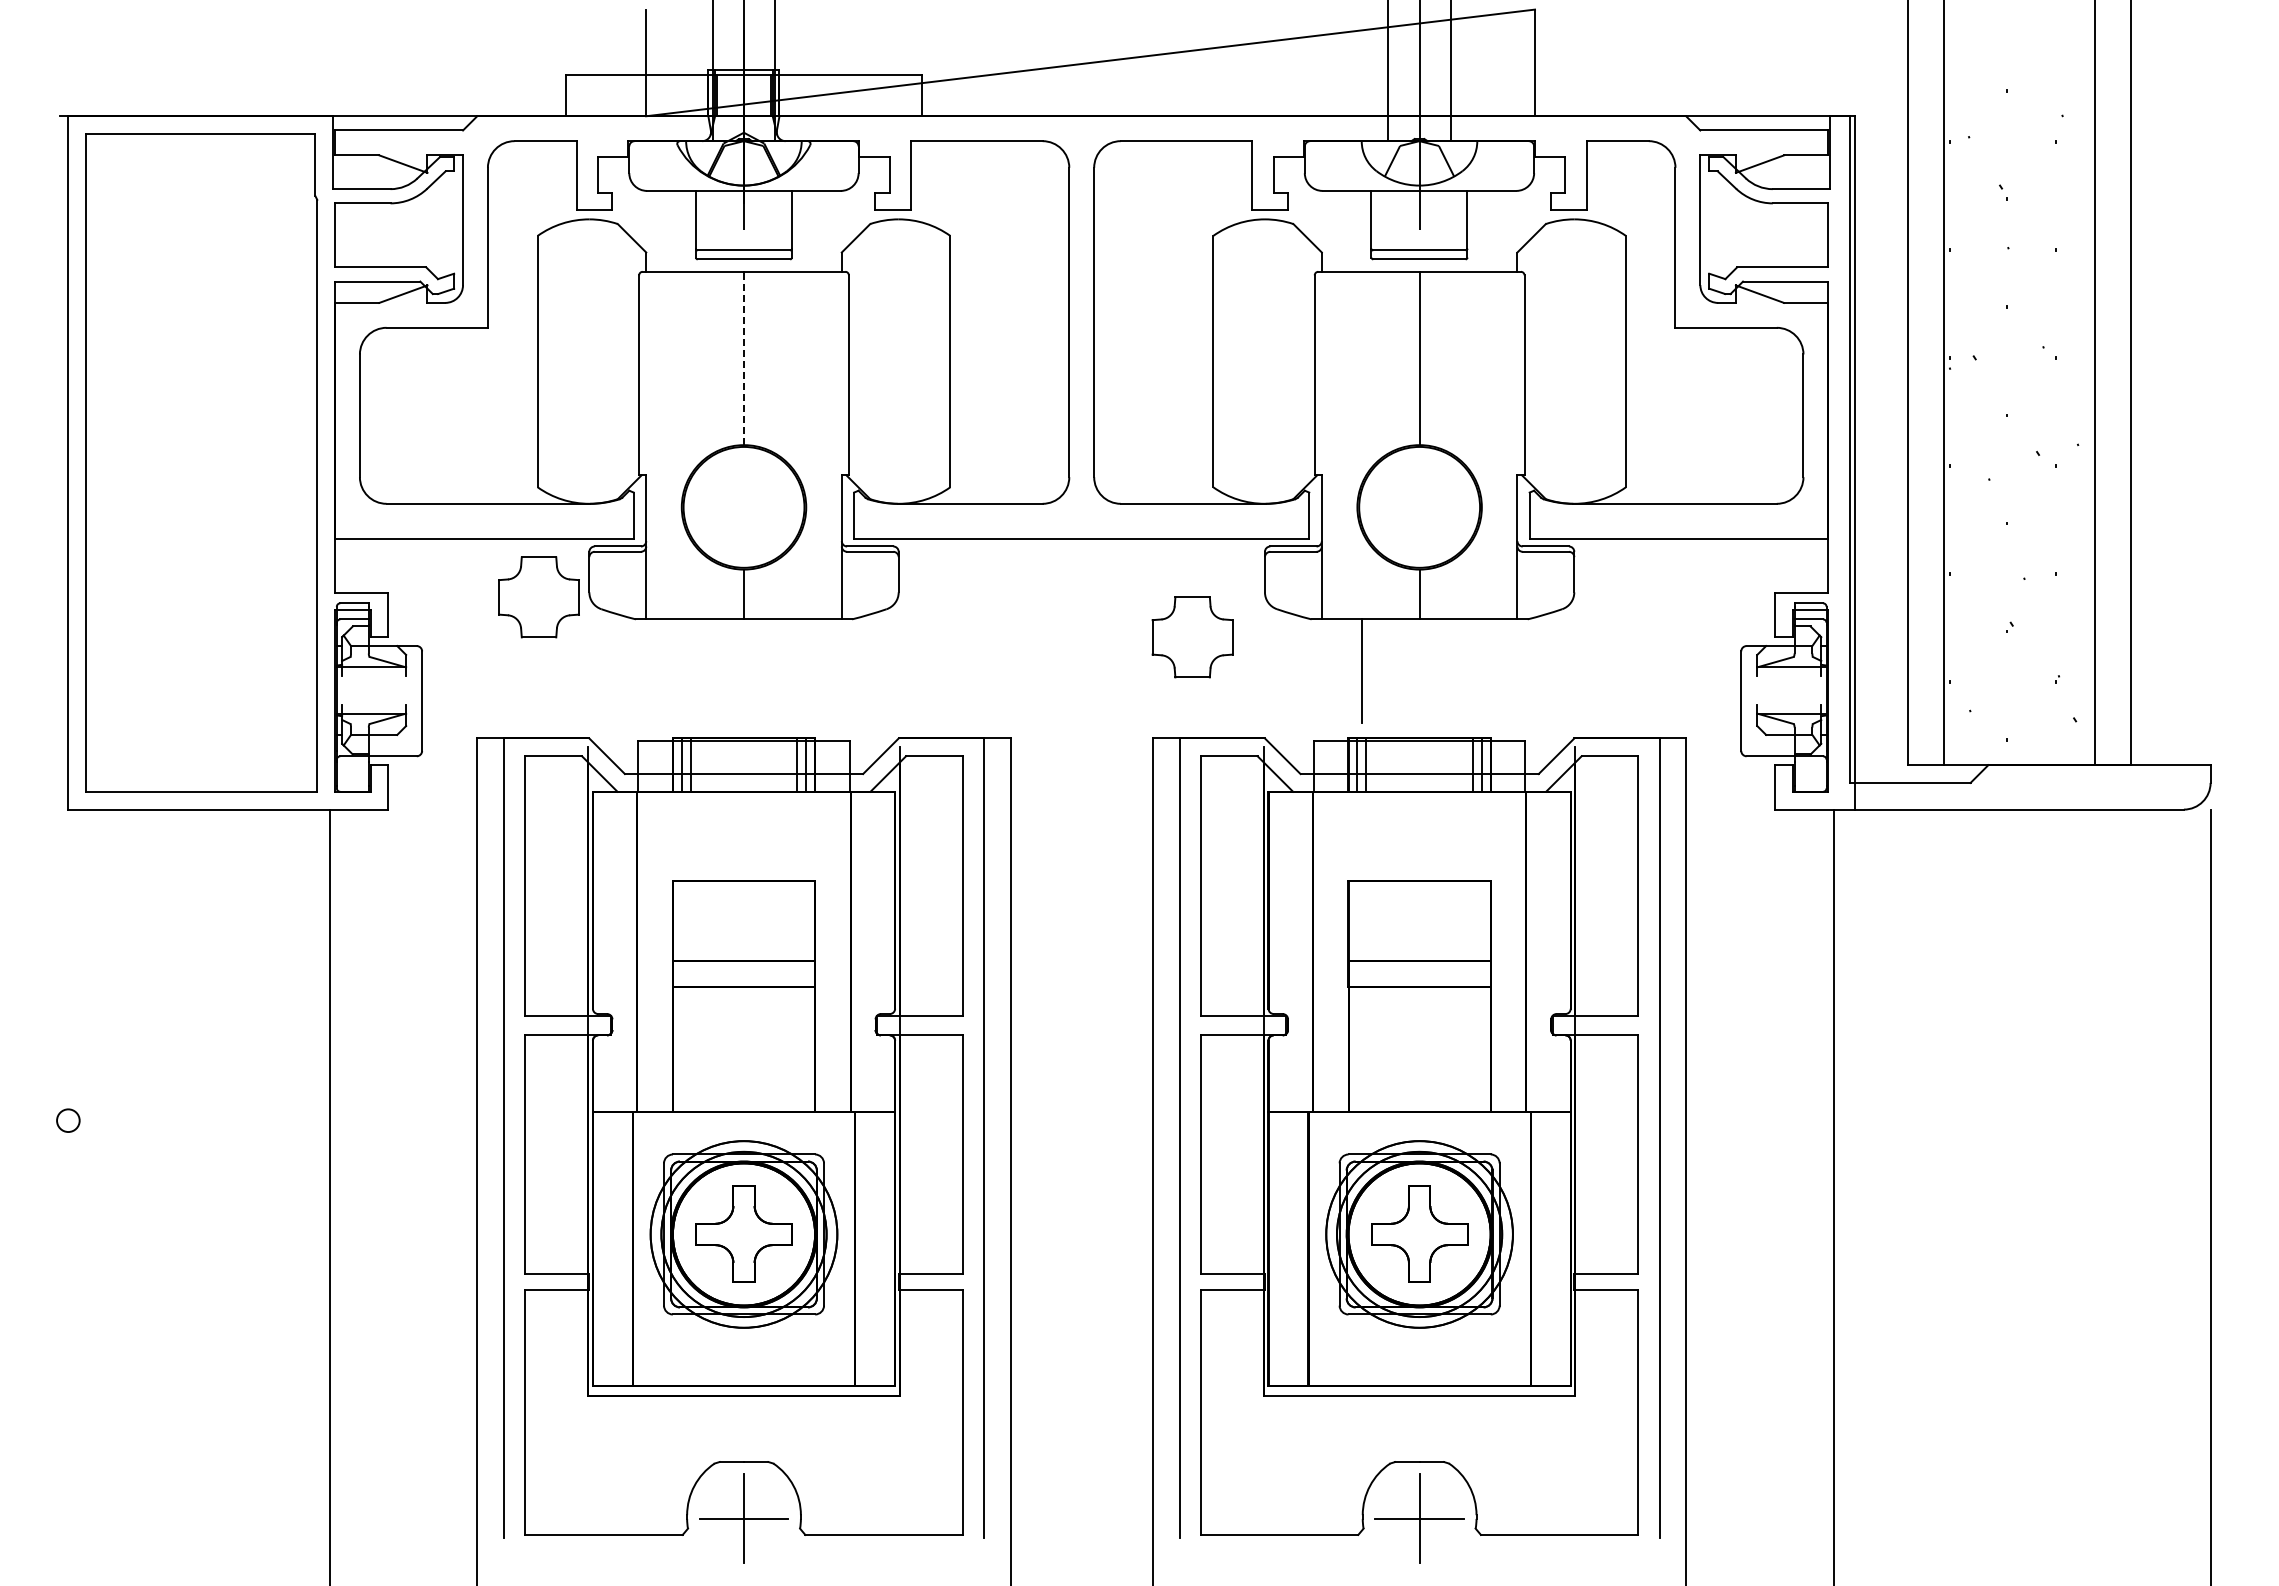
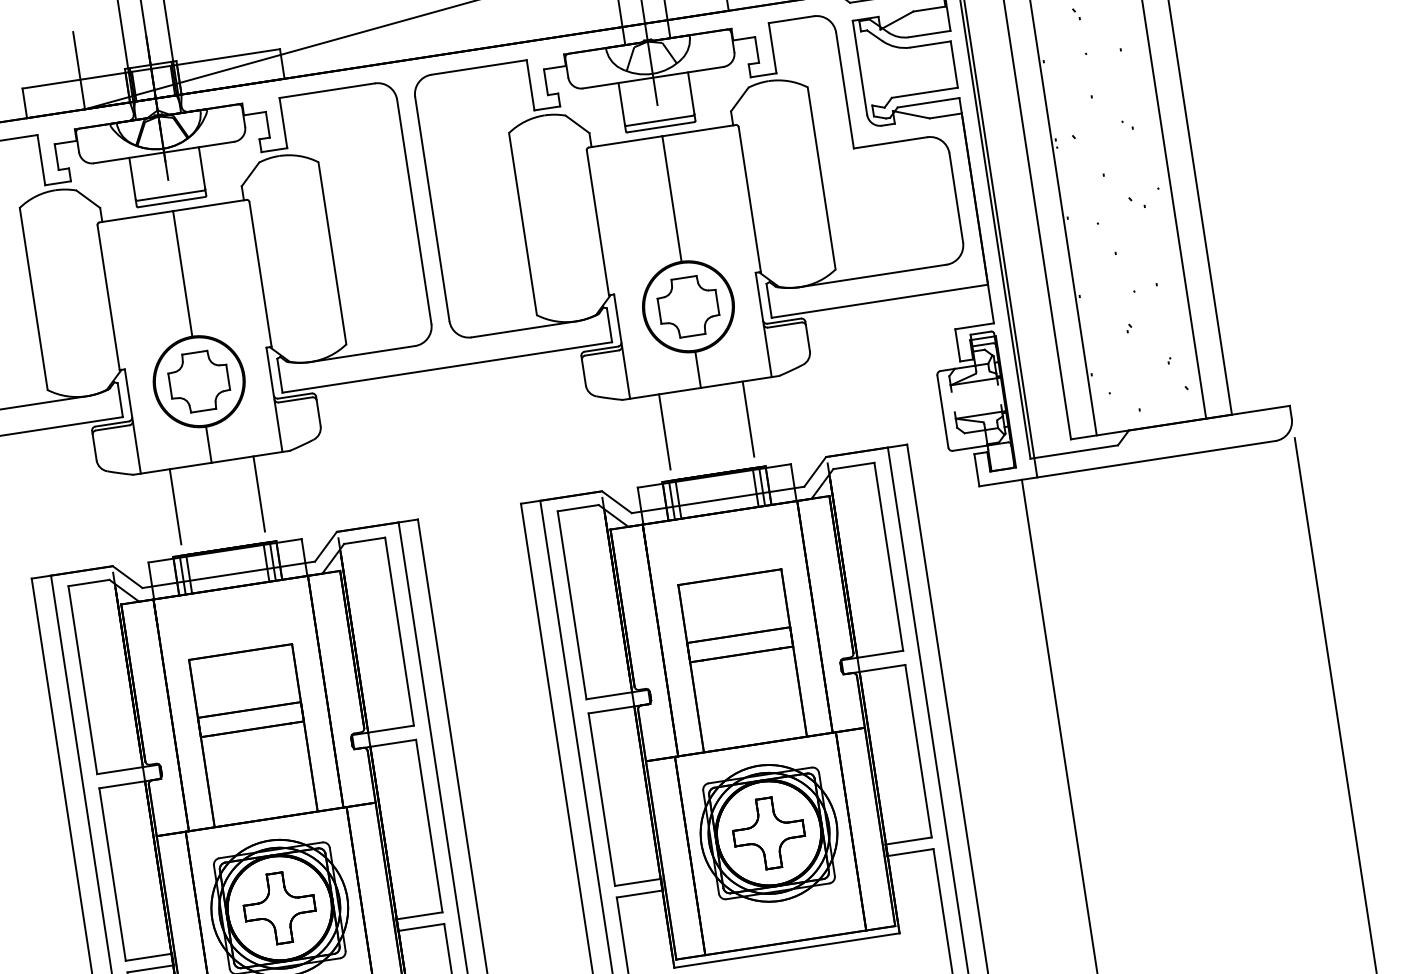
line: (744, 358) -> (183, 273), dashed -> solid
part: (538, 597) -> (198, 381), moved
part: (1192, 637) -> (688, 306), moved
line: (686, 671) -> (175, 506), added
line: (801, 671) -> (259, 494), added
line: (1477, 671) -> (748, 419), added

